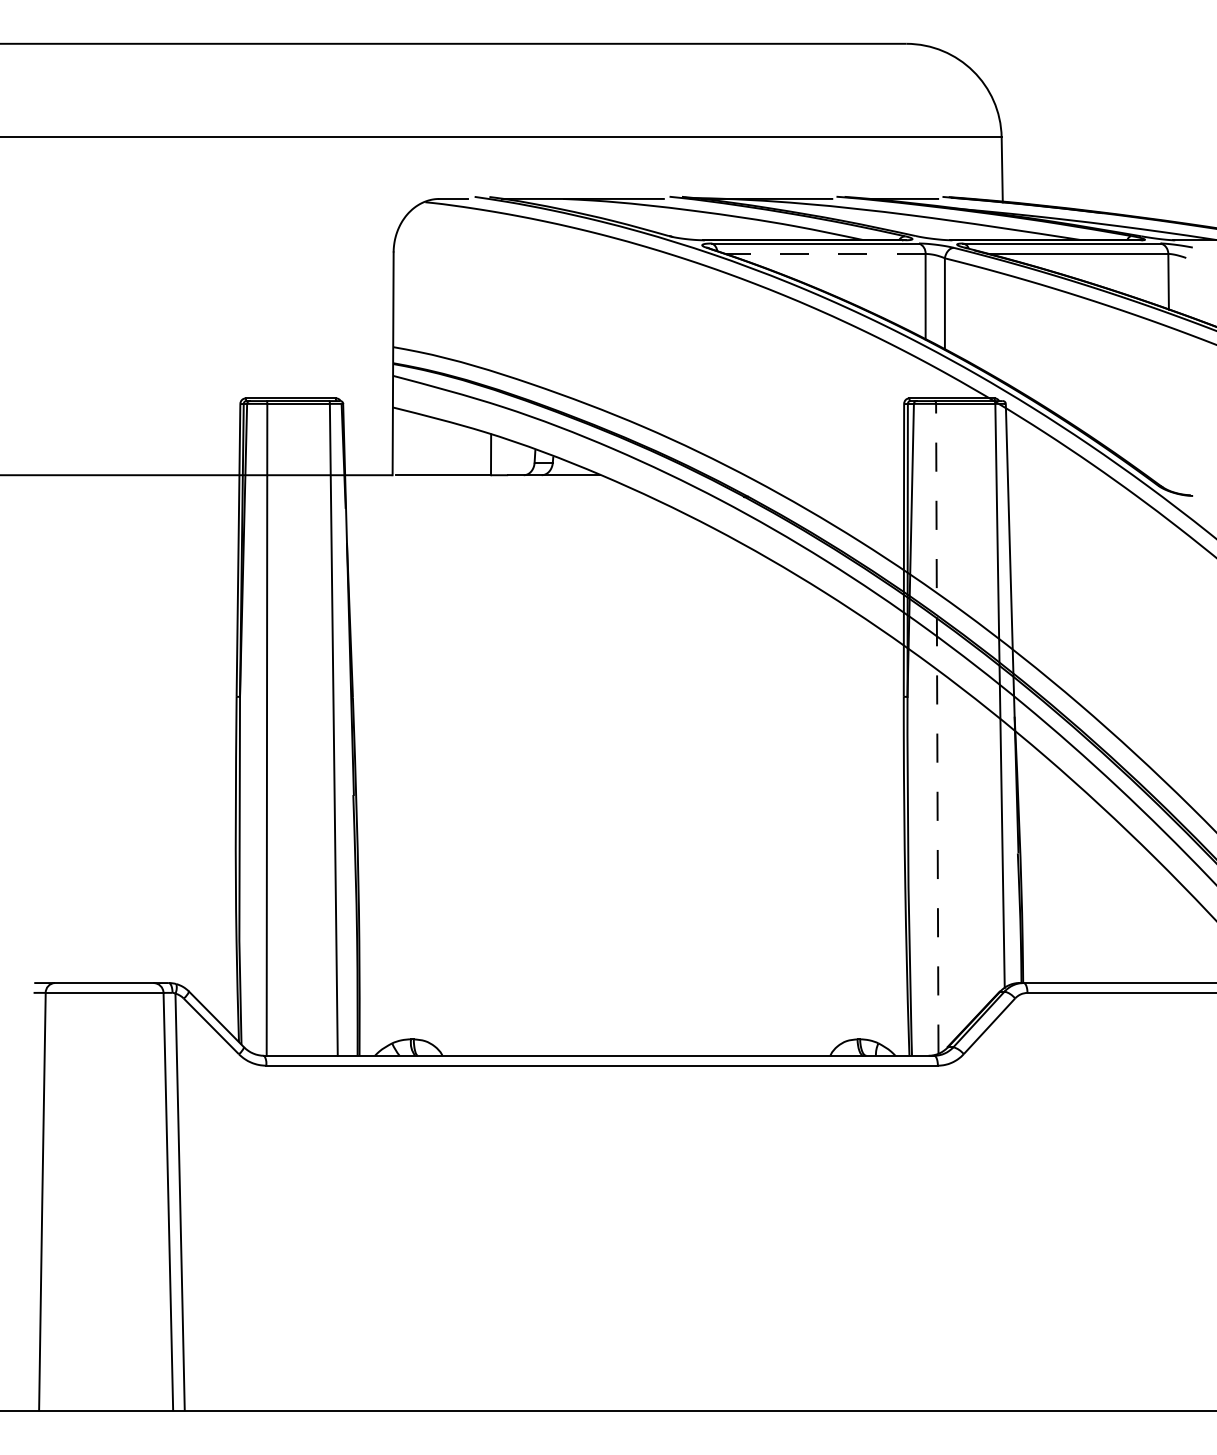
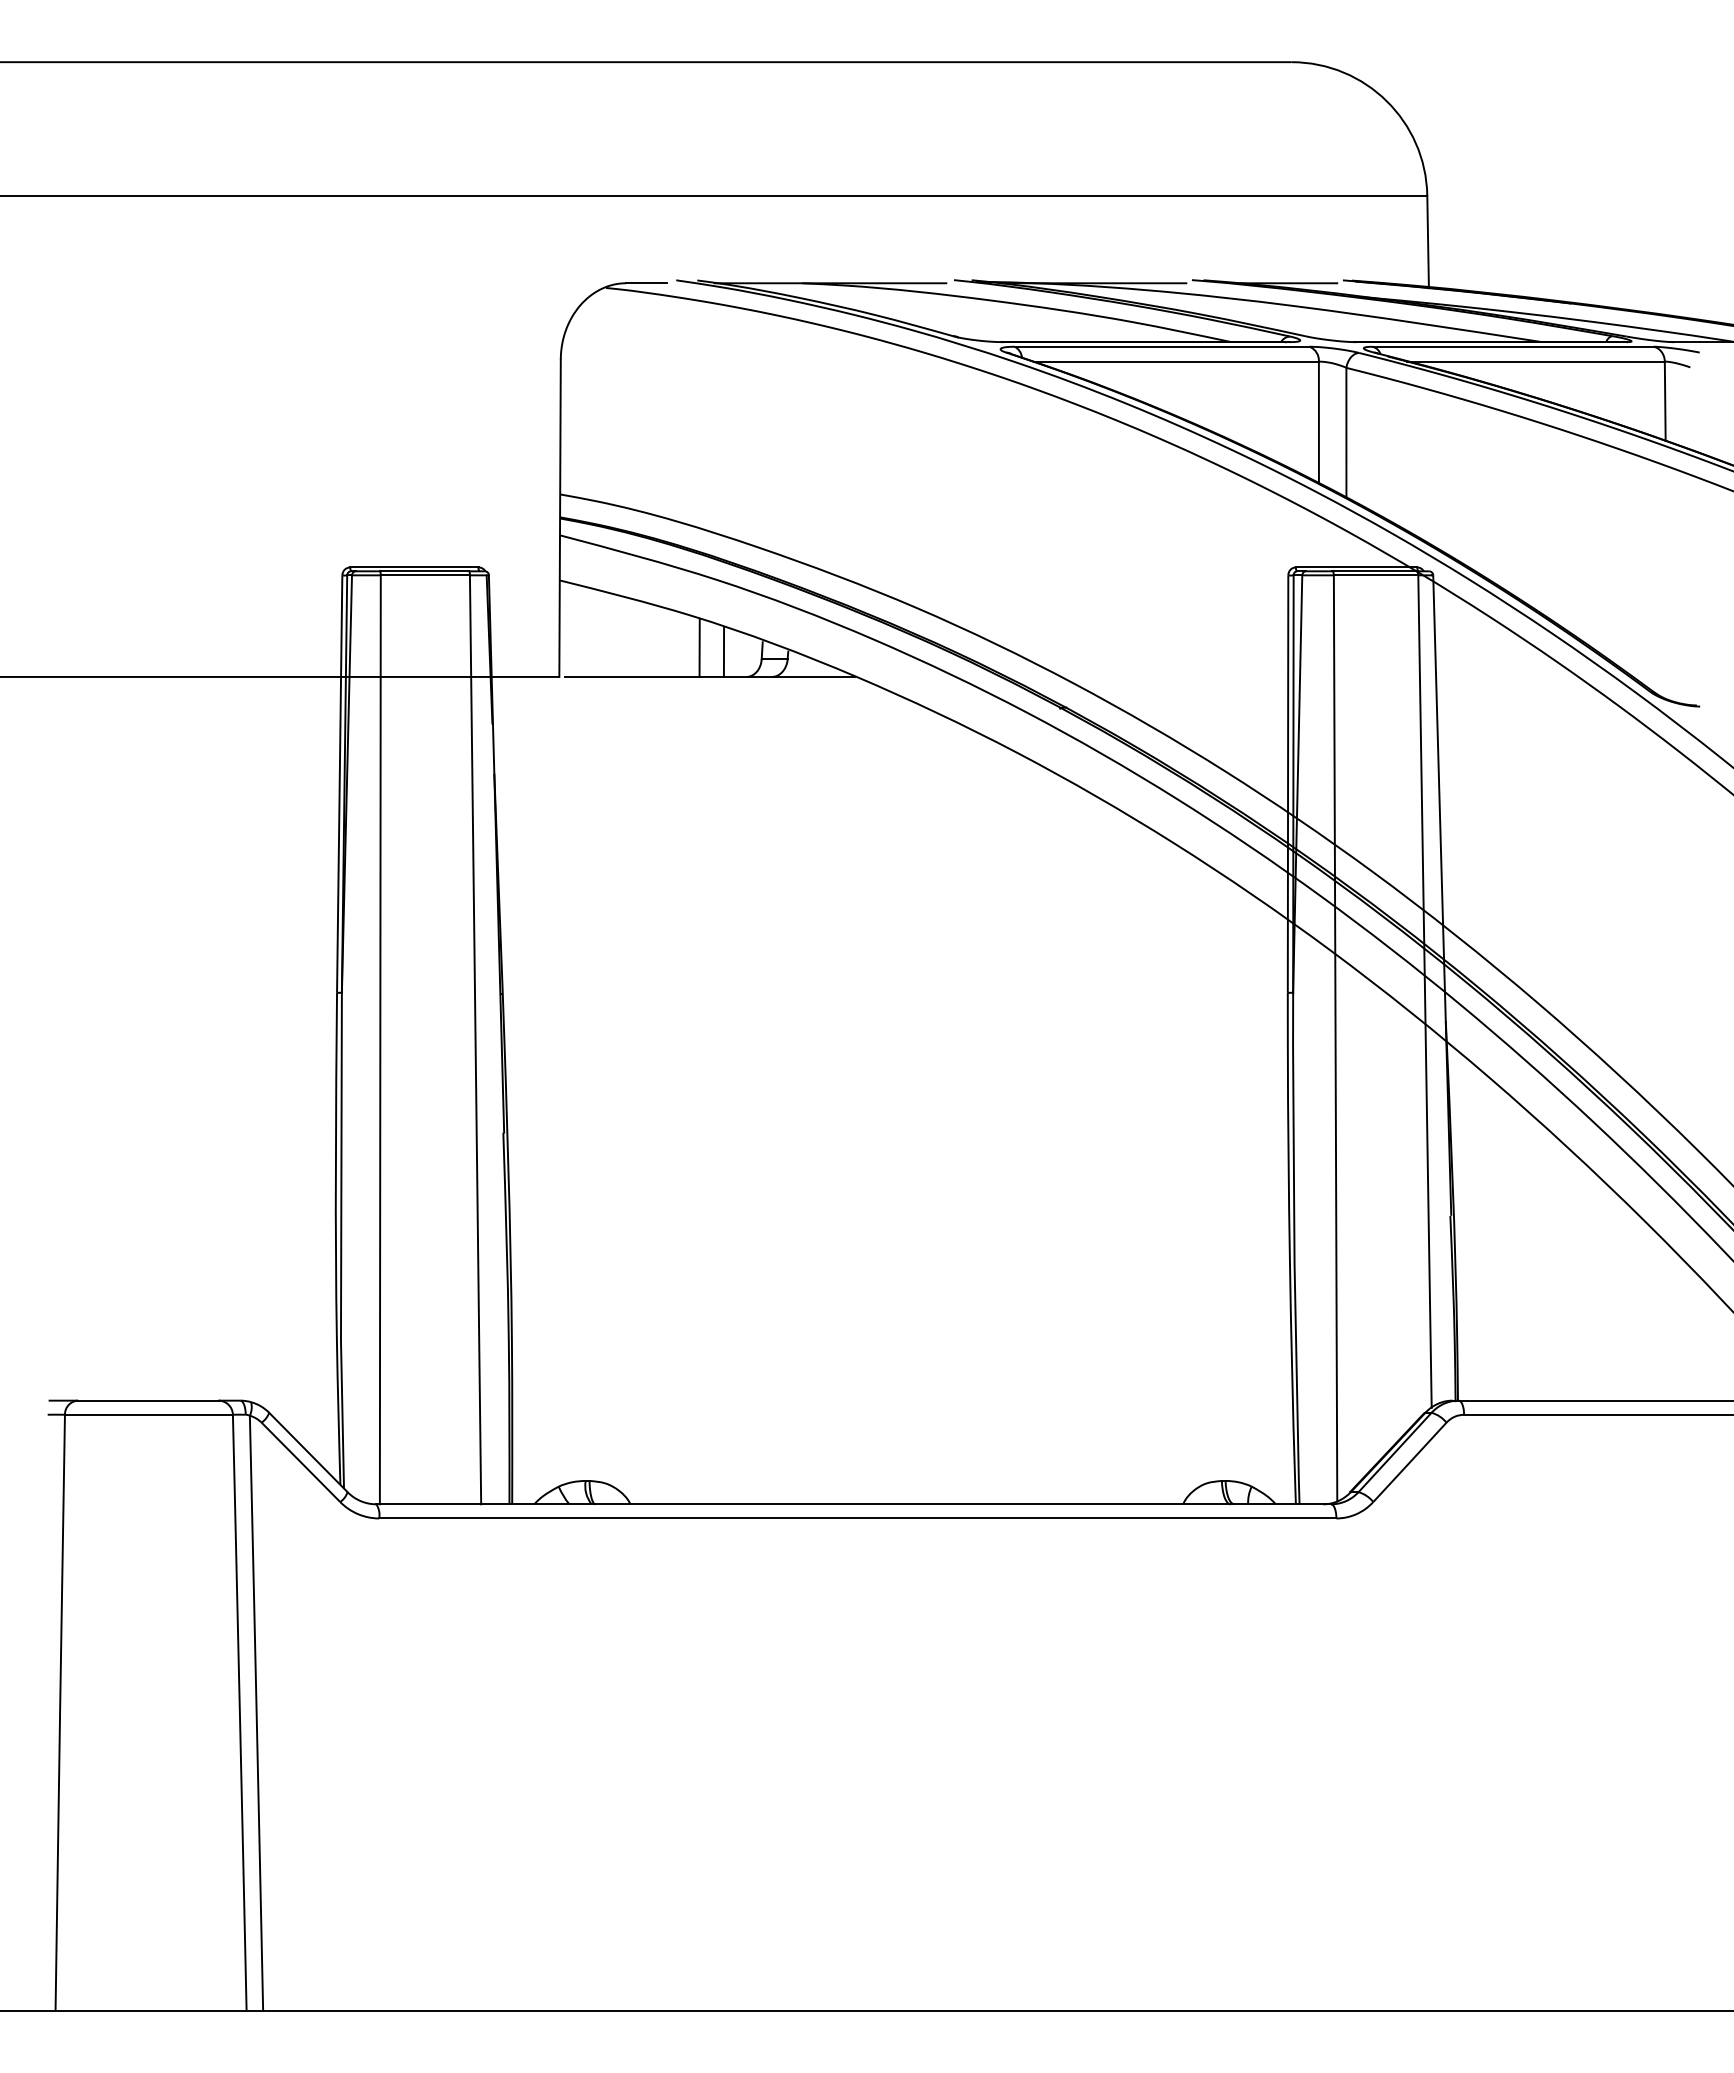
line: (825, 253) -> (1176, 361), dashed -> solid
line: (507, 457) -> (723, 651), added
line: (937, 728) -> (1335, 1038), dashed -> solid

